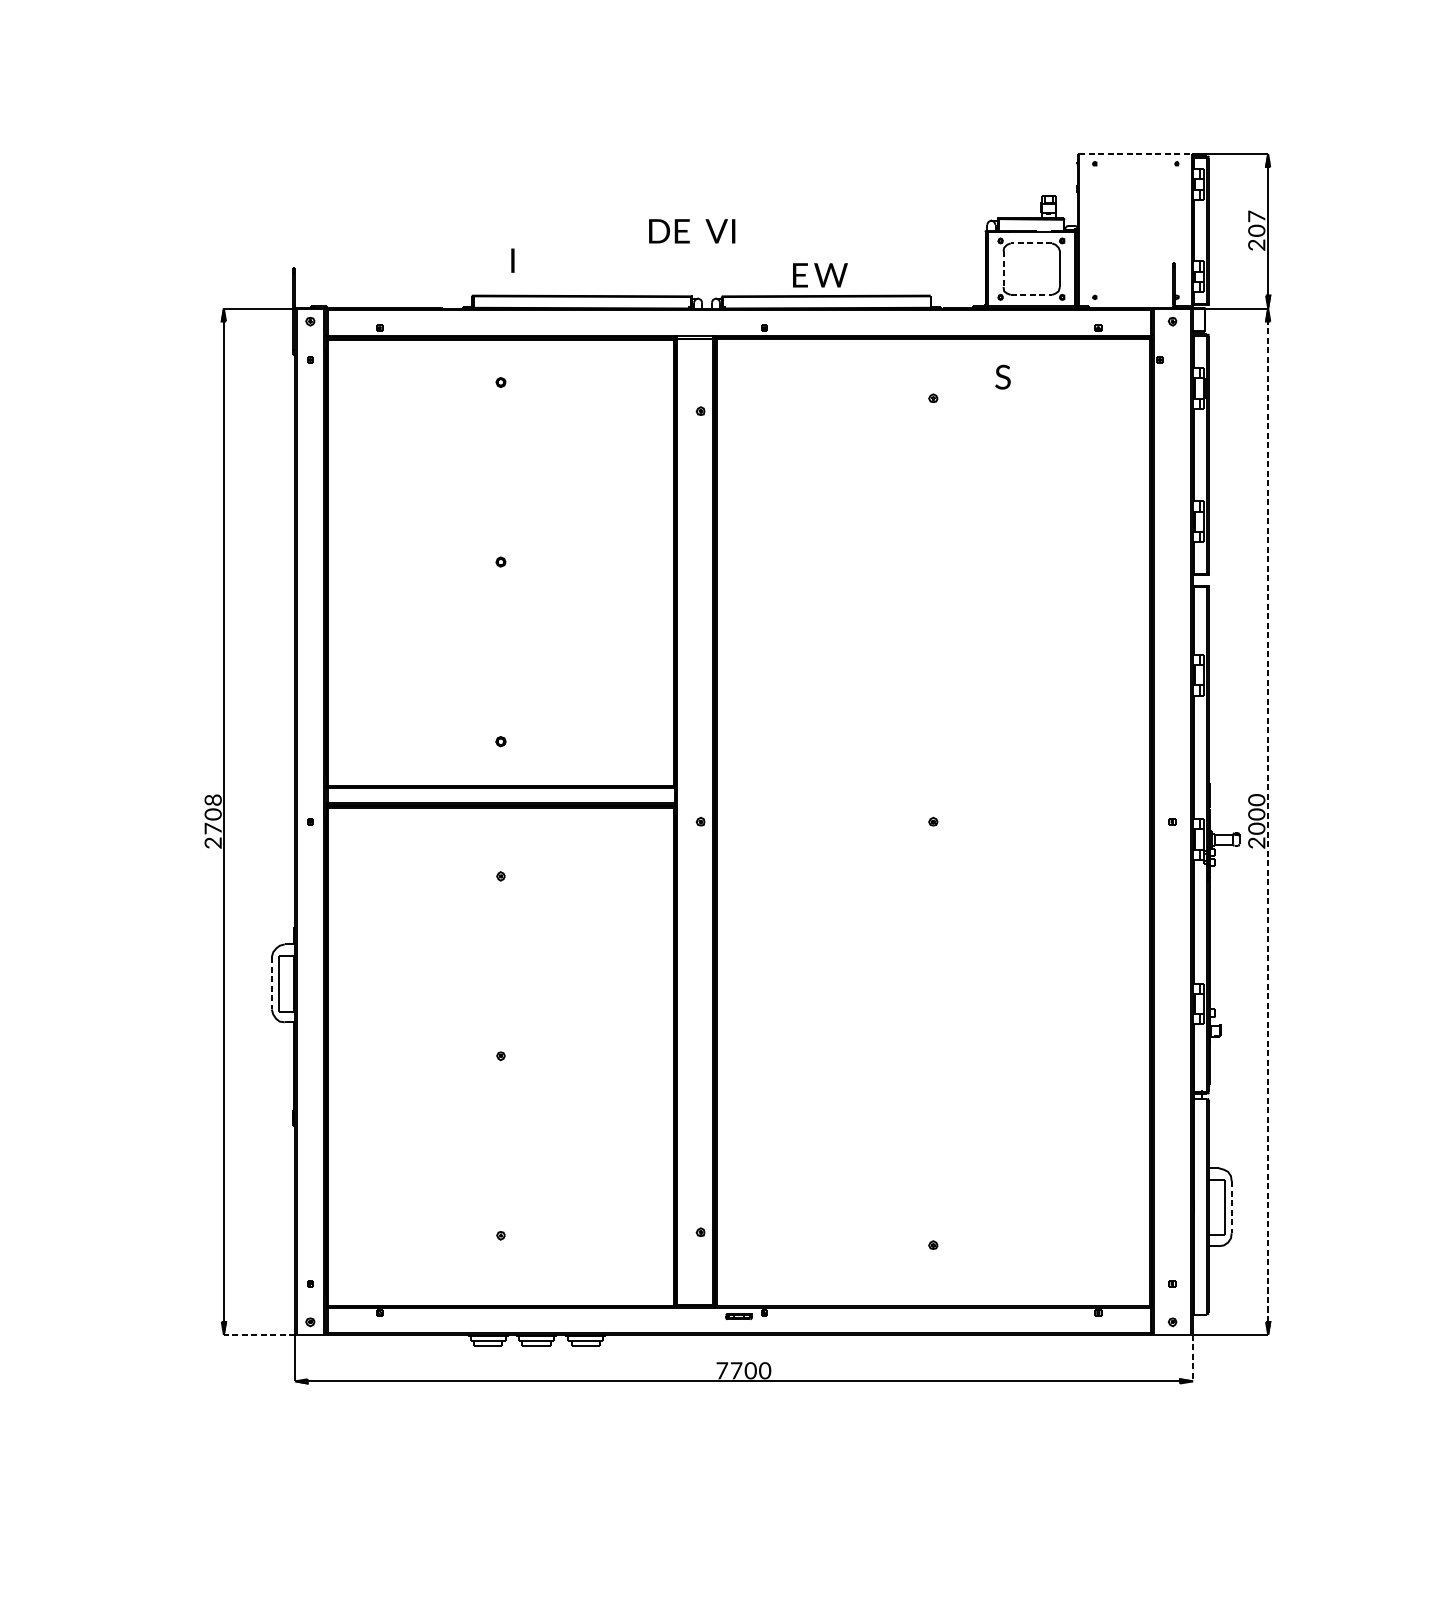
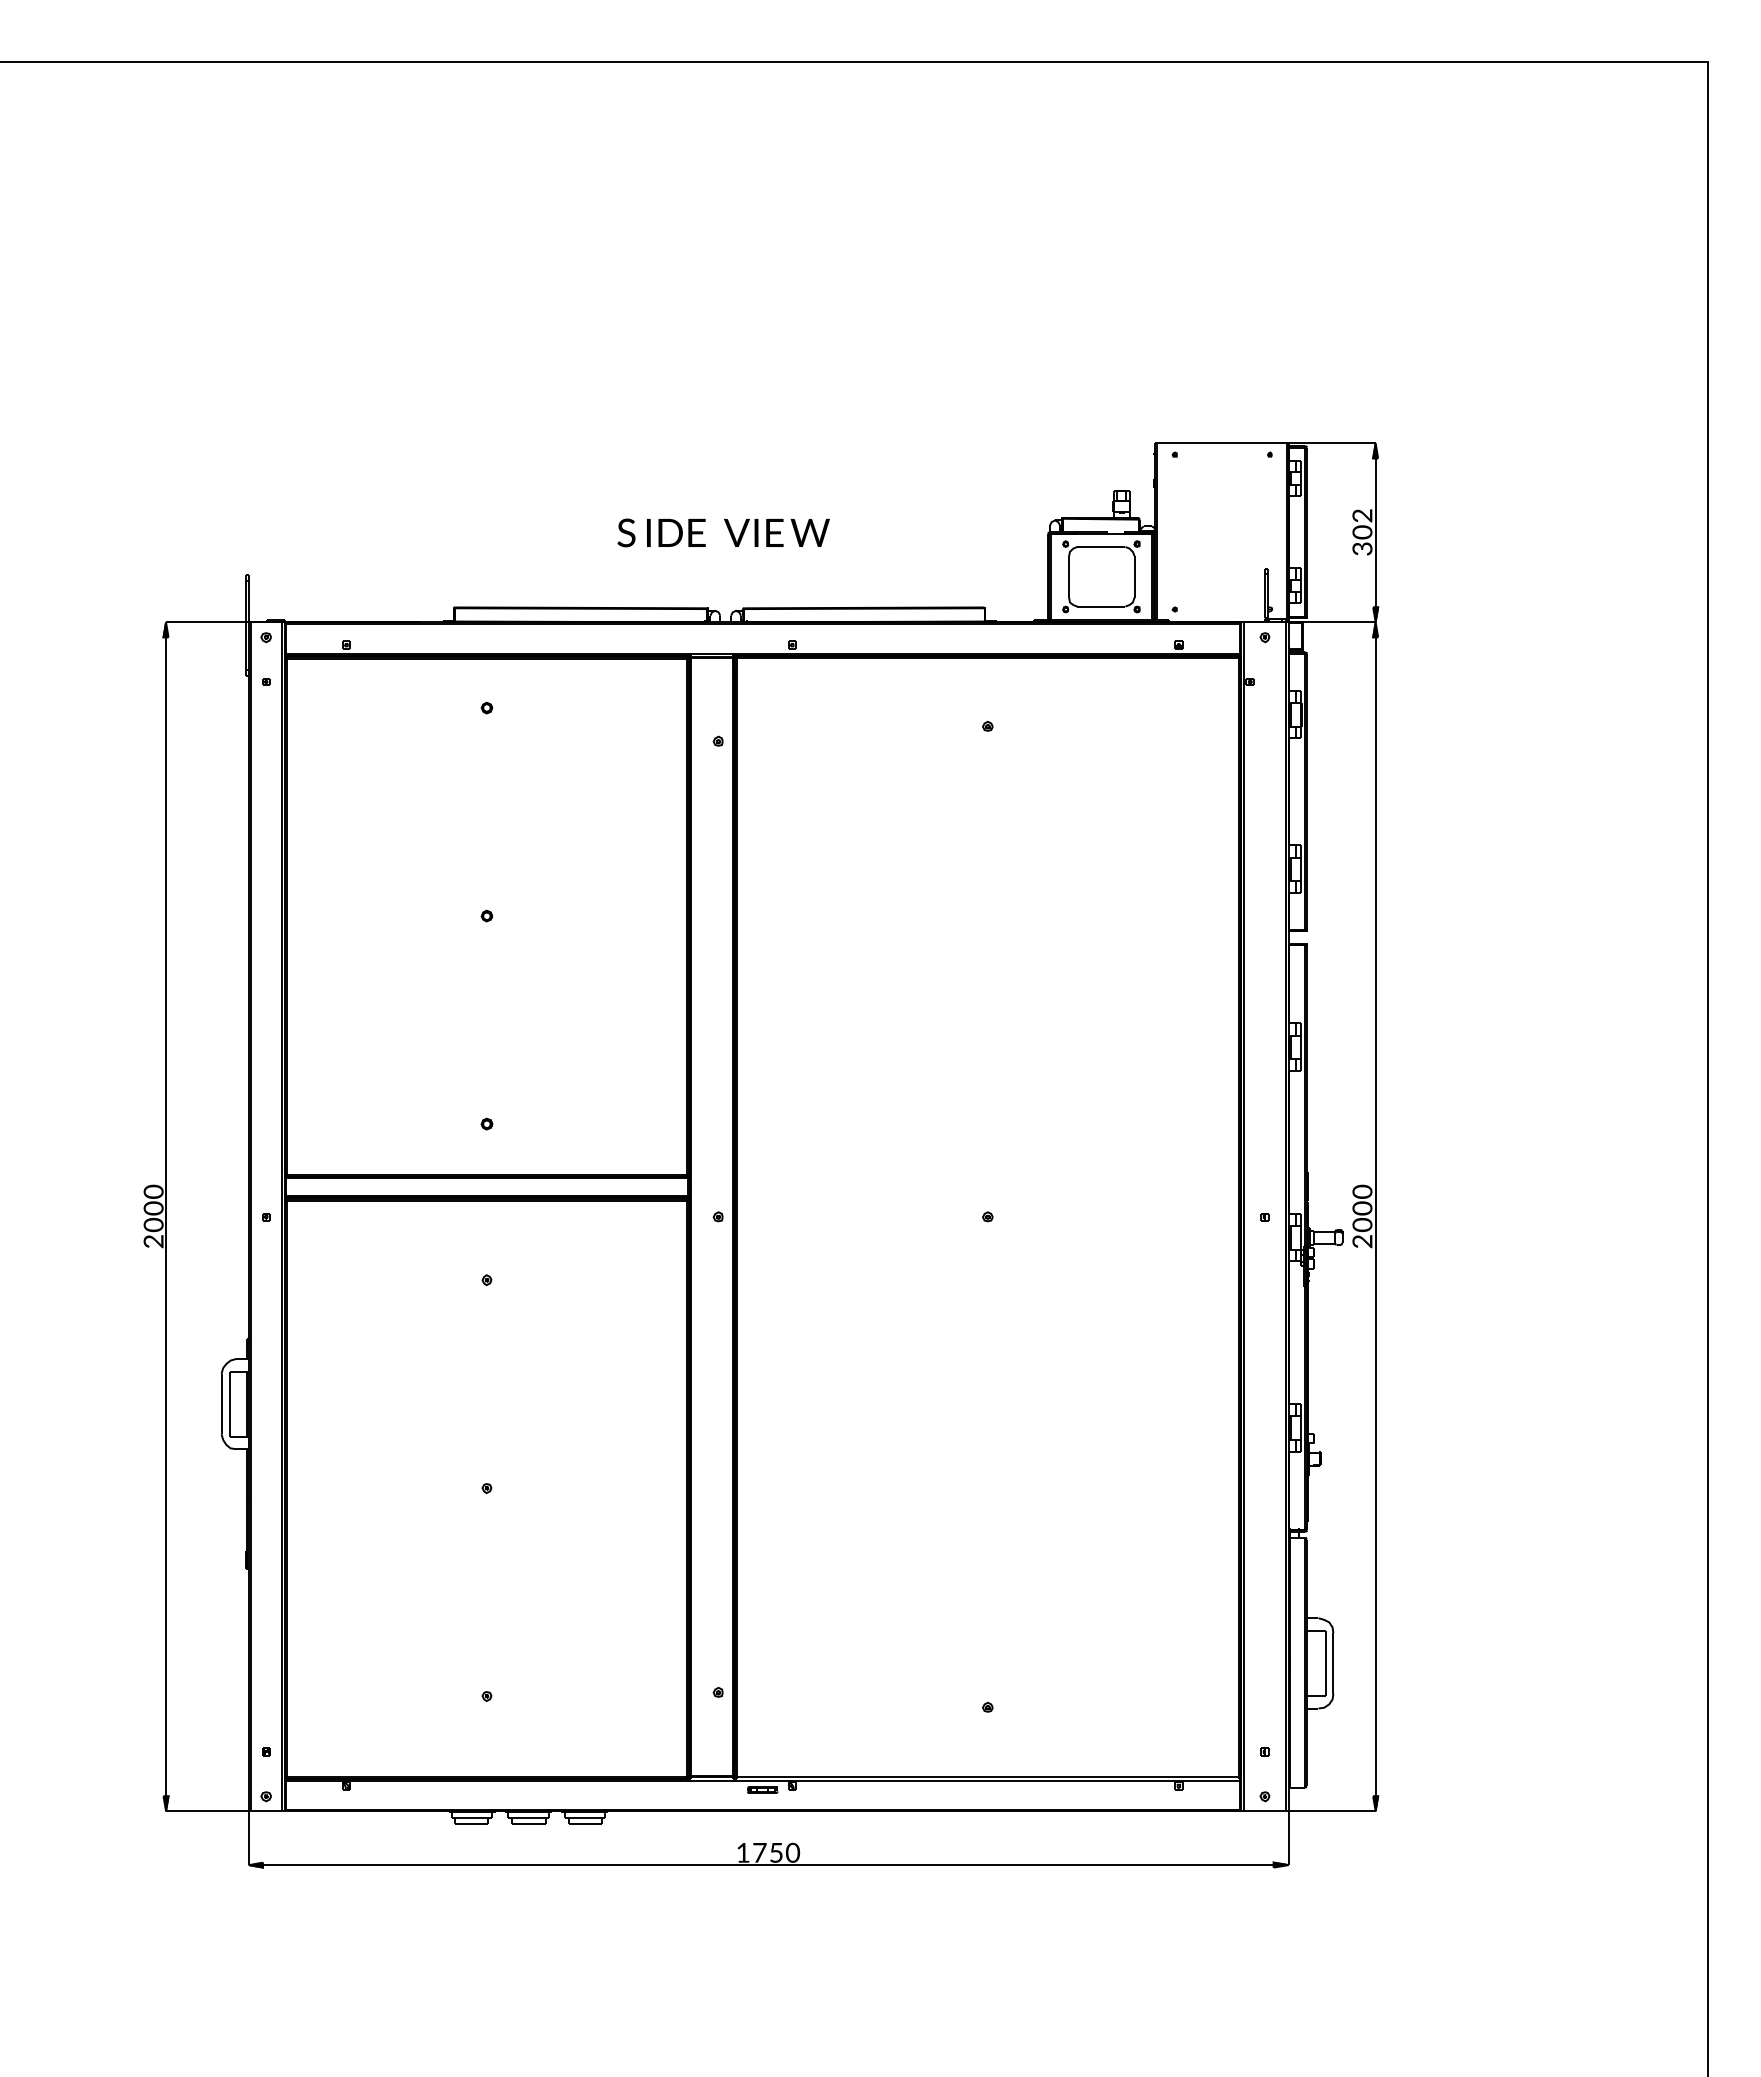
line: (1135, 154) -> (1222, 443), dashed -> solid
text: (1256, 216) -> (1362, 515), 7 -> 2
line: (1030, 243) -> (1100, 546), dashed -> solid
text: (1259, 244) -> (1365, 548), 2 -> 3
text: (512, 260) -> (648, 532), moved
line: (1003, 268) -> (1069, 576), dashed -> solid
text: (819, 274) -> (797, 532), moved
line: (1031, 294) -> (1101, 606), dashed -> solid
text: (1002, 376) -> (626, 532), moved
text: (213, 799) -> (153, 1191), 8 -> 0
line: (1268, 821) -> (1375, 1216), dashed -> solid
text: (213, 828) -> (153, 1224), 7 -> 0
line: (271, 983) -> (221, 1404), dashed -> solid
line: (1231, 1207) -> (1333, 1663), dashed -> solid
line: (258, 1335) -> (206, 1811), dashed -> solid
line: (1192, 1358) -> (1288, 1838), dashed -> solid
text: (722, 1370) -> (743, 1852), 7 -> 1
text: (750, 1370) -> (776, 1852), 0 -> 5

